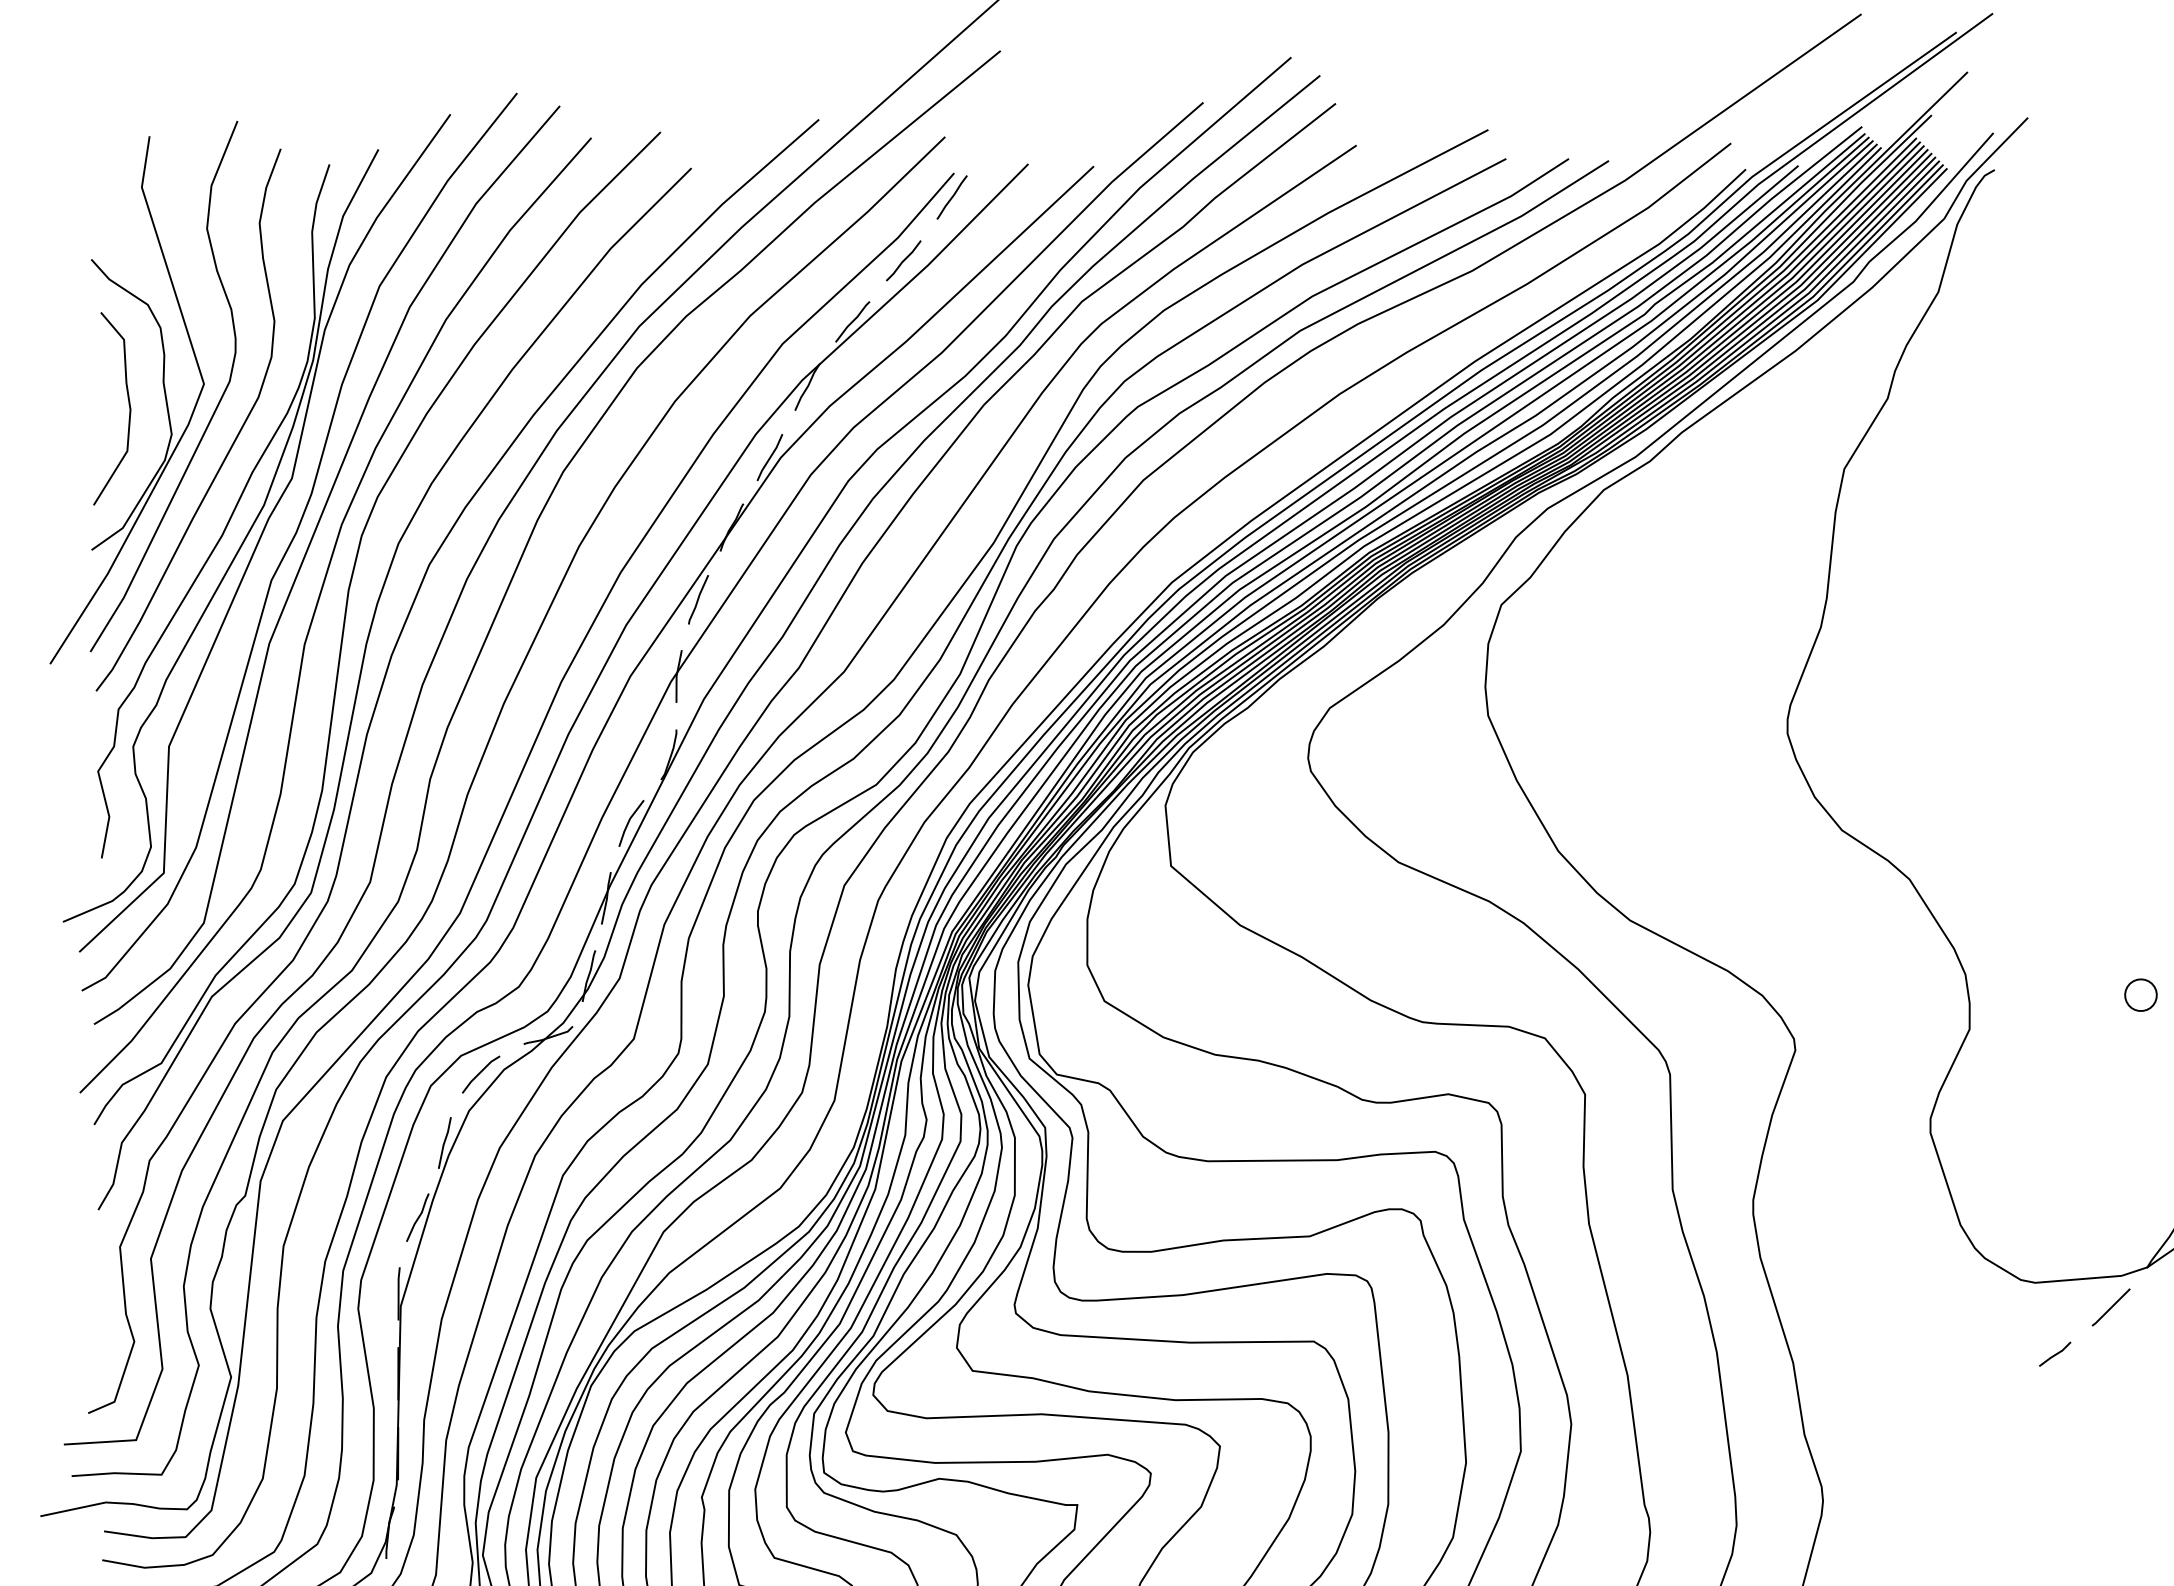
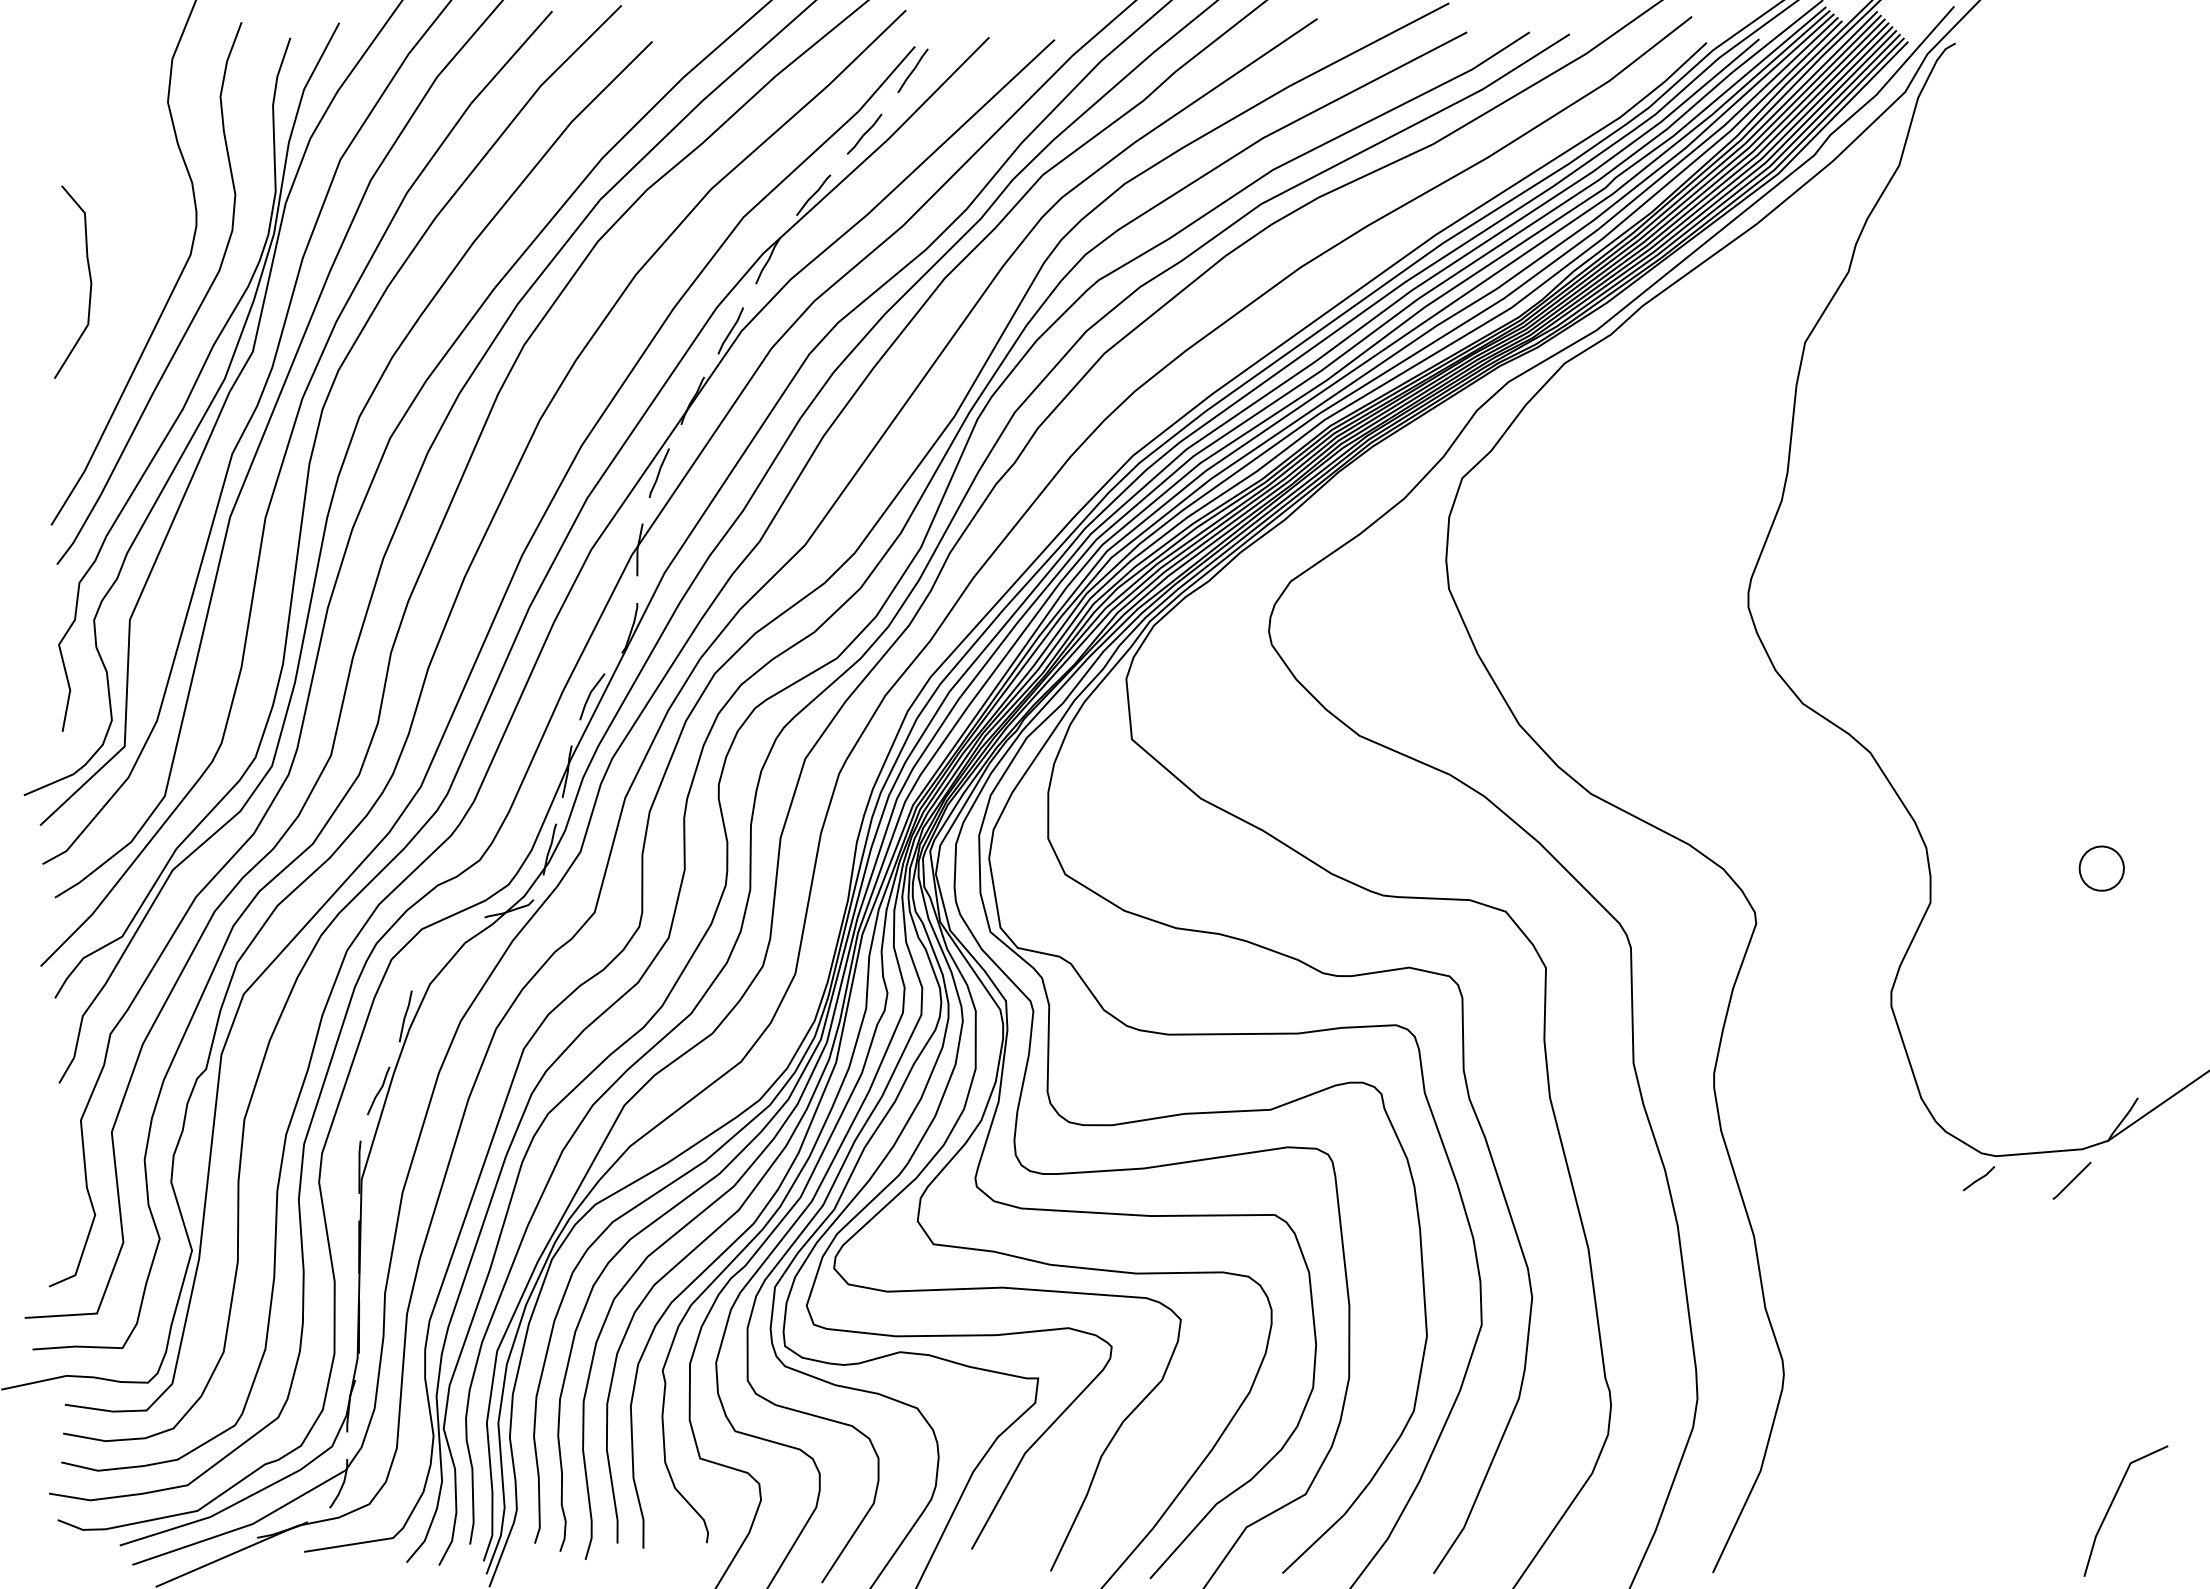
part: (163, 391) -> (124, 264), removed
part: (2140, 995) -> (2101, 868), size x1.4
line: (481, 1073) -> (442, 946), removed
line: (2055, 1354) -> (1979, 1178), moved

